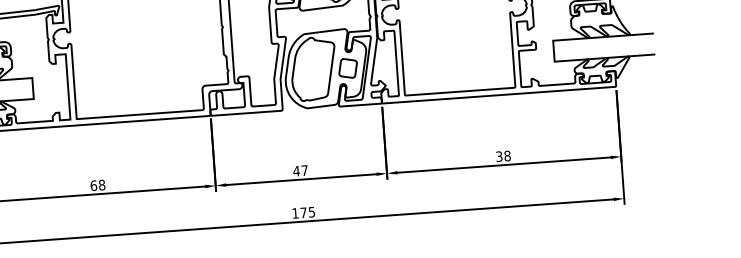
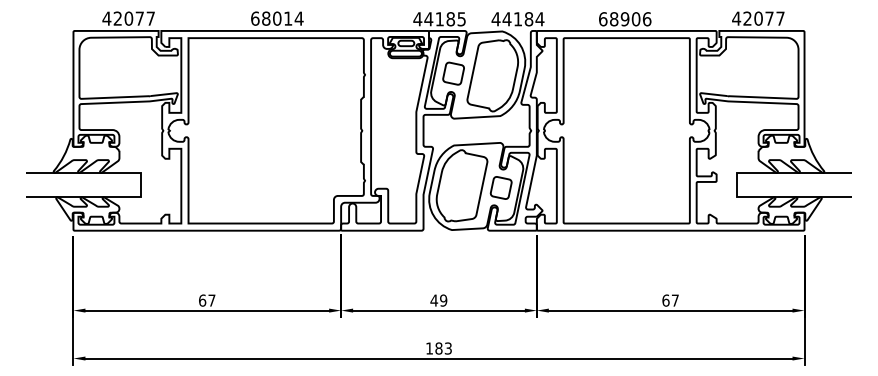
text: (503, 156) -> (670, 300), 38 -> 67
text: (304, 170) -> (443, 300), 47 -> 49
text: (101, 185) -> (211, 300), 68 -> 67
text: (307, 212) -> (443, 348), 175 -> 183

